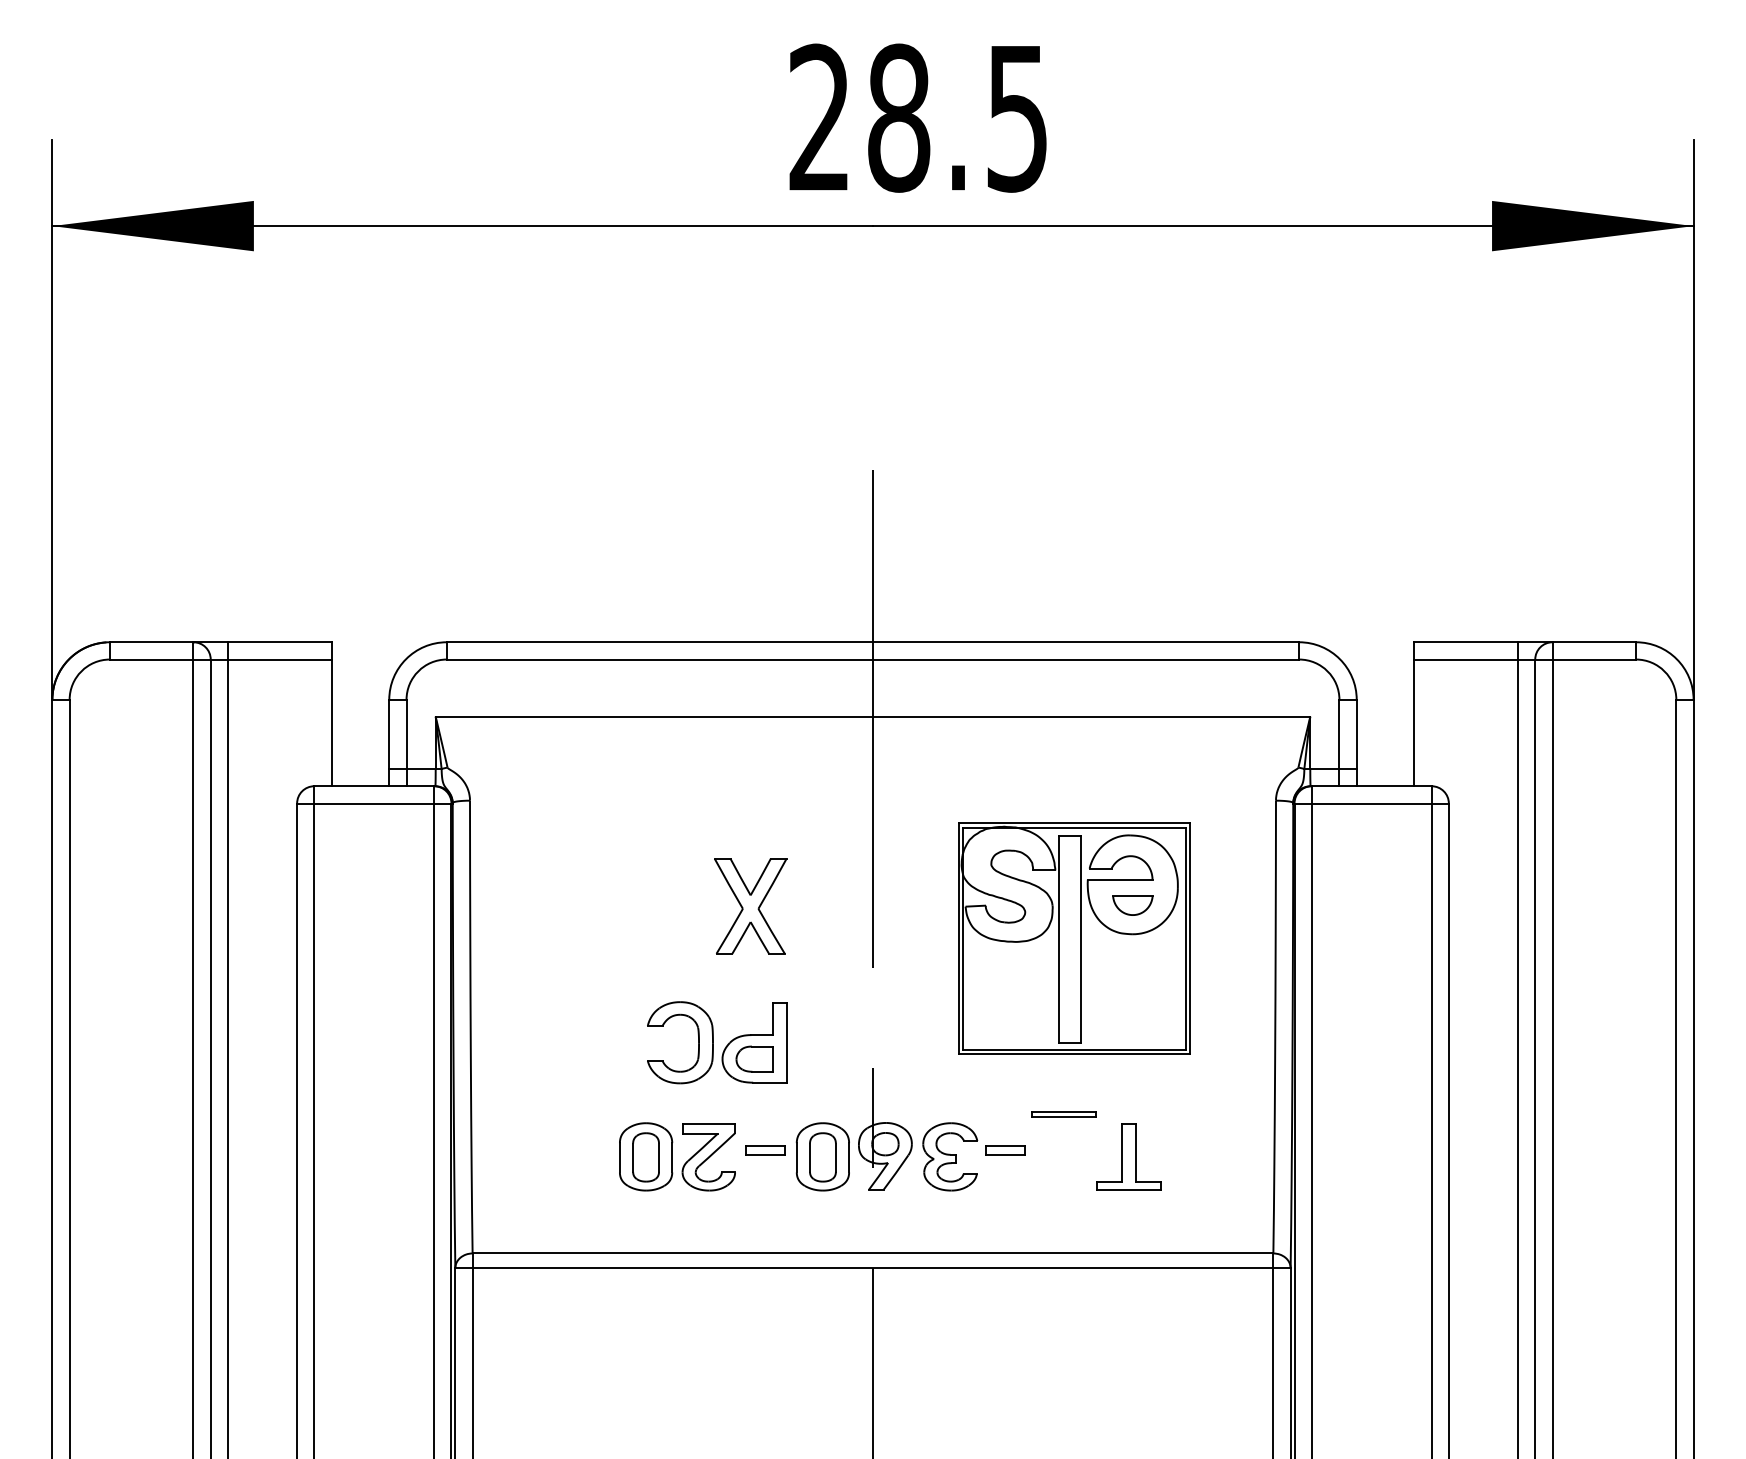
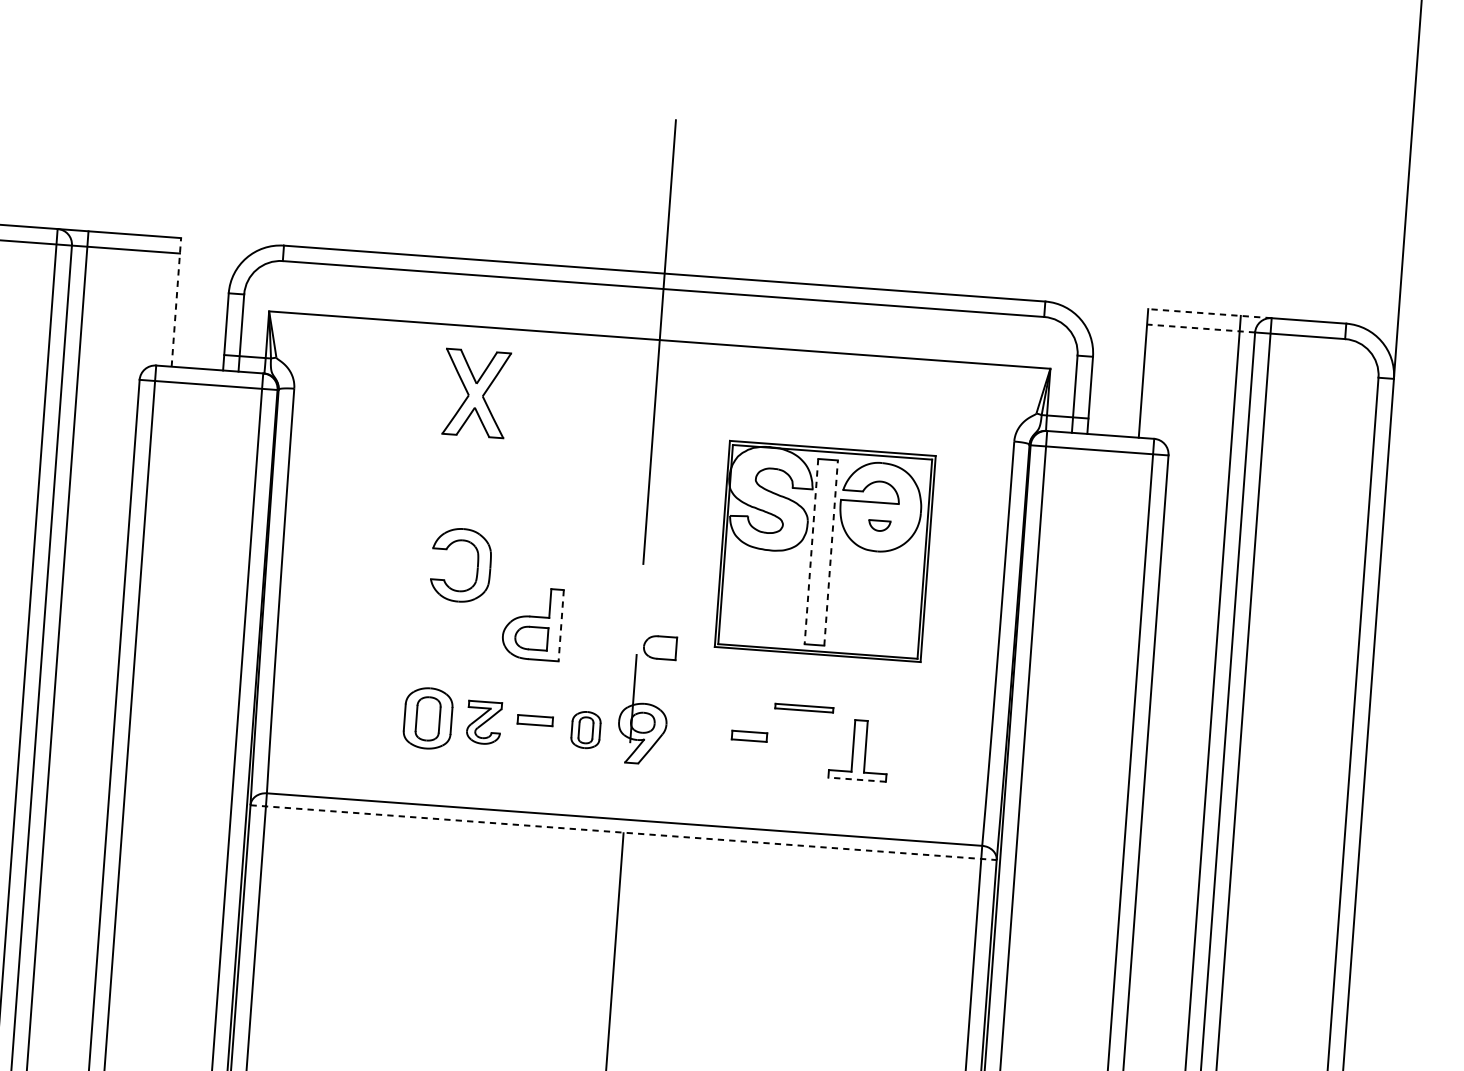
line: (1482, 642) -> (1209, 313), solid -> dashed
line: (1474, 659) -> (1200, 328), solid -> dashed
line: (331, 714) -> (176, 302), solid -> dashed
part: (1132, 905) -> (879, 525), size x0.6
part: (750, 906) -> (475, 393), moved
line: (1059, 939) -> (811, 551), solid -> dashed
line: (1081, 939) -> (831, 552), solid -> dashed
part: (698, 1042) -> (477, 566), moved
line: (786, 1042) -> (561, 625), solid -> dashed
part: (898, 1058) -> (660, 647), added
part: (822, 1156) -> (585, 729), size x0.6
part: (950, 1156) -> (700, 738), removed
part: (708, 1157) -> (483, 723), size x0.7
line: (1128, 1190) -> (856, 780), solid -> dashed
line: (873, 1268) -> (624, 833), solid -> dashed

